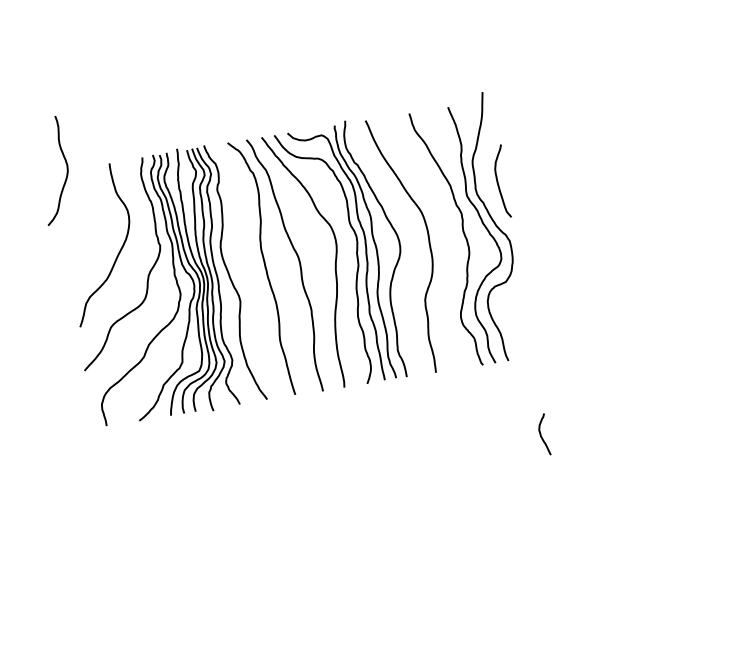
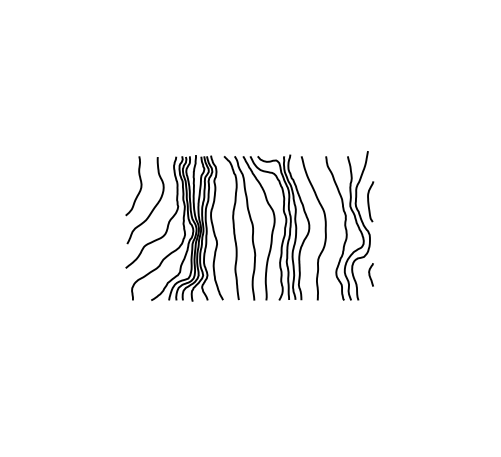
curve: (65, 175) -> (139, 189), moved
curve: (542, 434) -> (370, 274), moved

